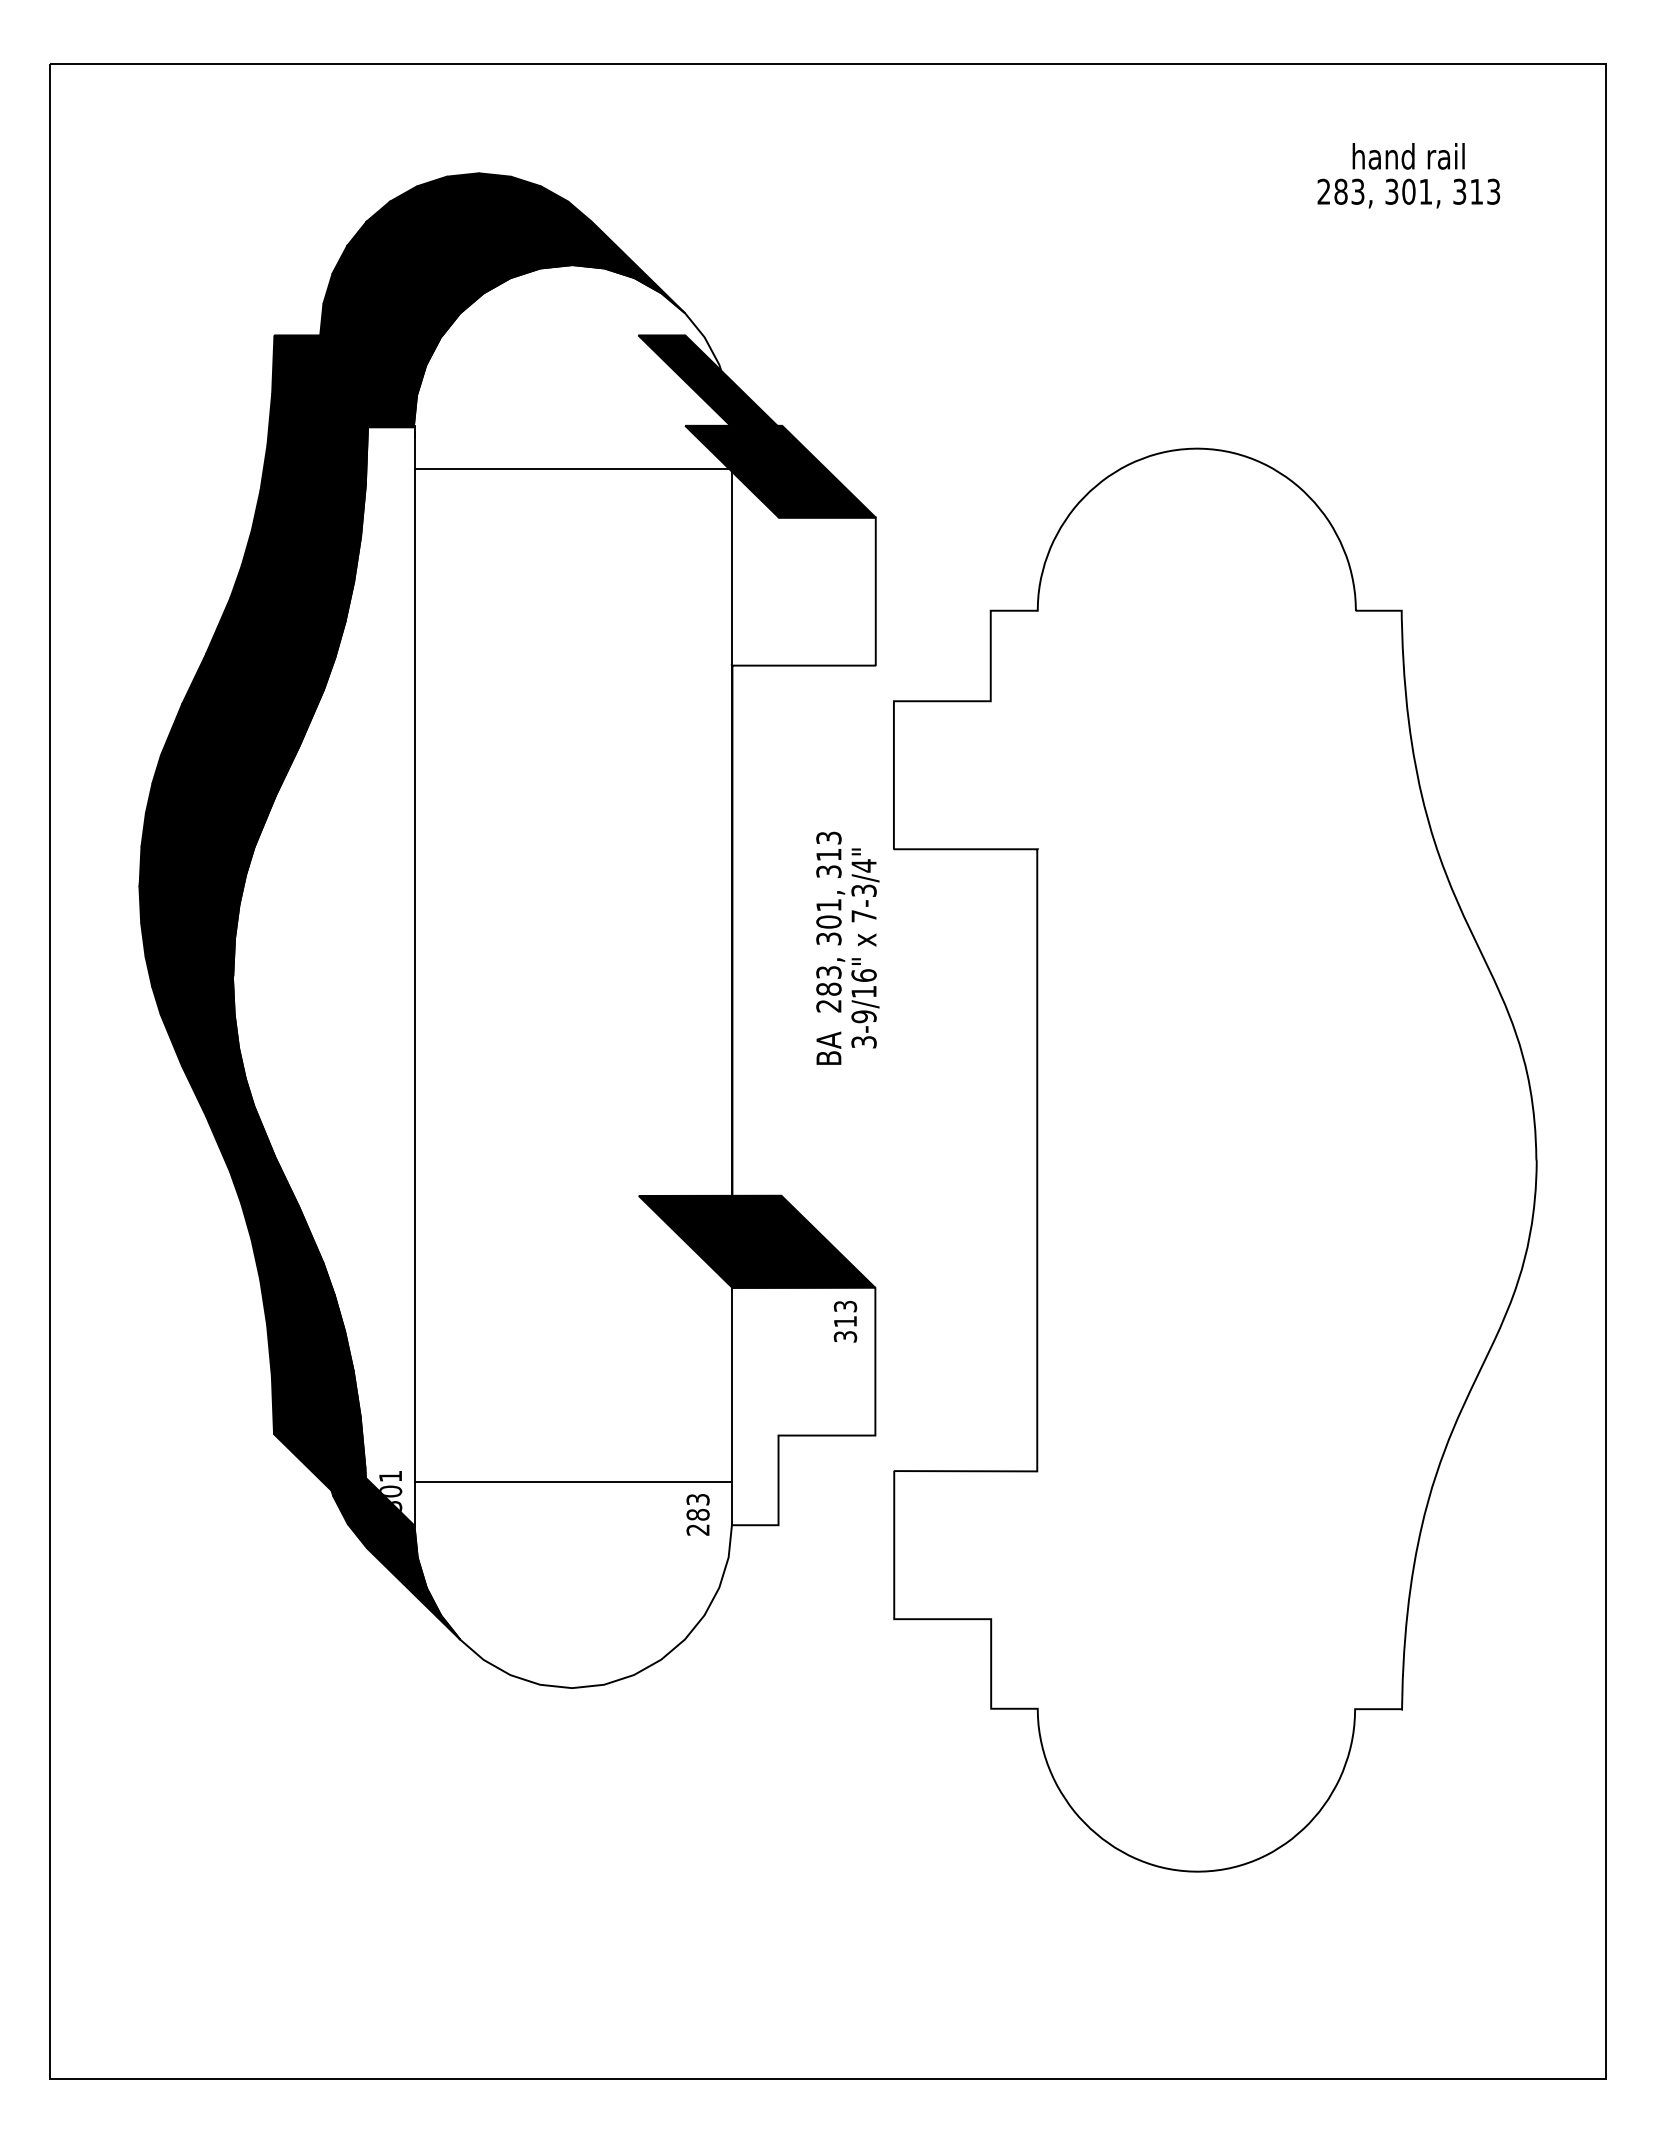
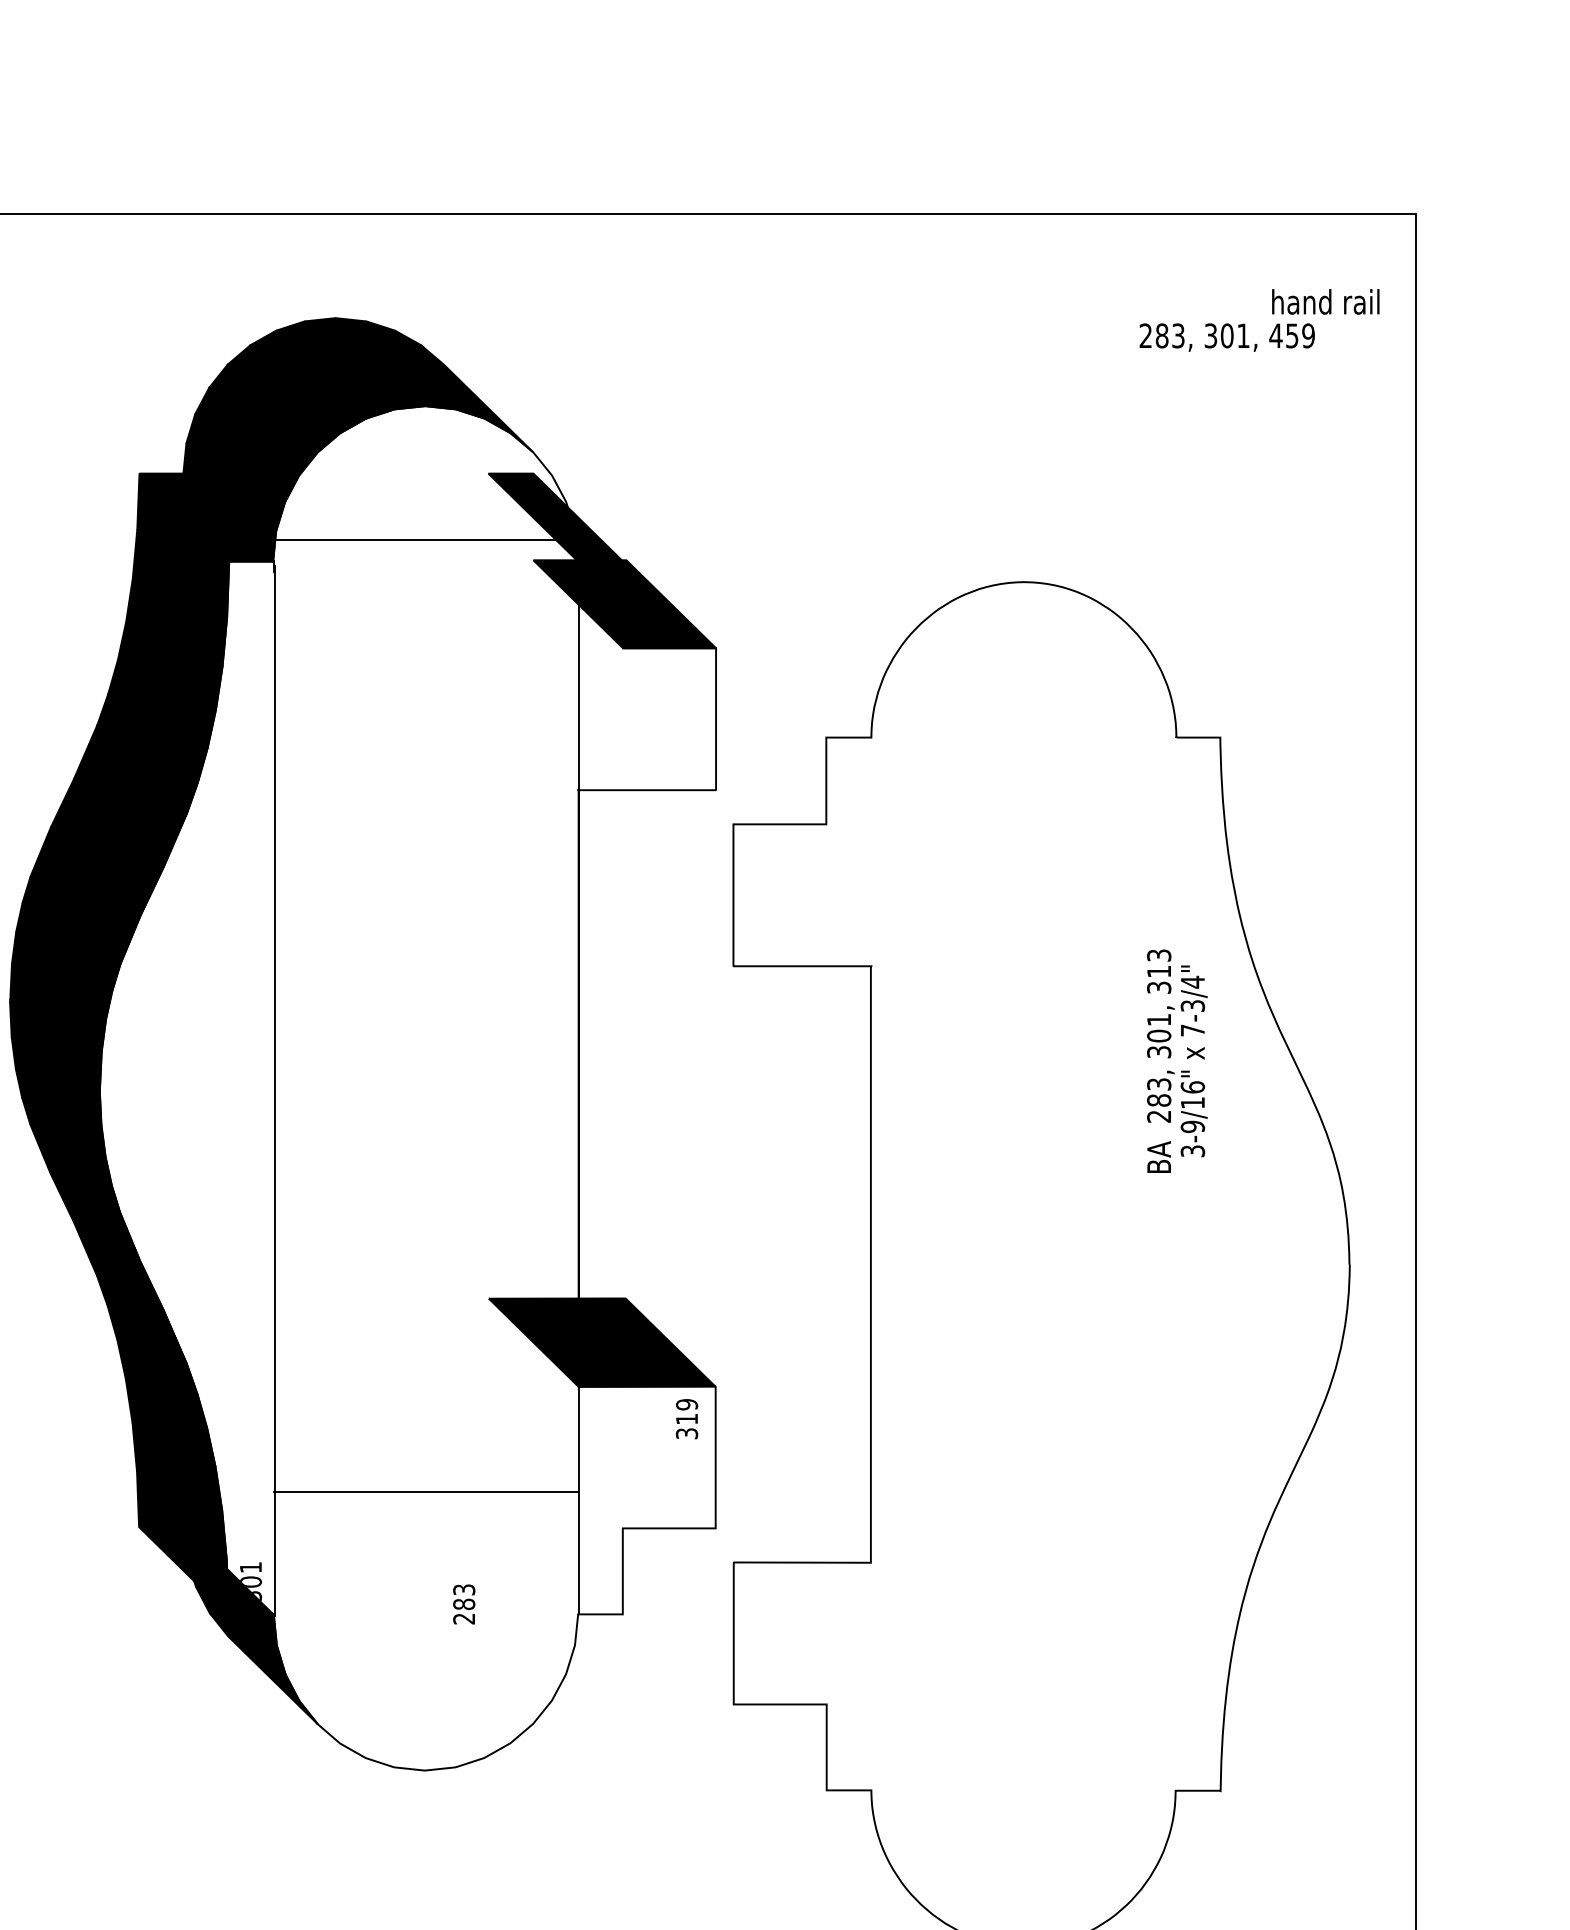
text: (1408, 156) -> (1325, 302), moved
text: (1476, 191) -> (1292, 335), 313 -> 459
line: (573, 469) -> (426, 540), moved
text: (847, 947) -> (1176, 1060), moved
text: (845, 1306) -> (687, 1404), 313 -> 319
line: (573, 1481) -> (426, 1491), moved
text: (697, 1514) -> (463, 1604), moved

